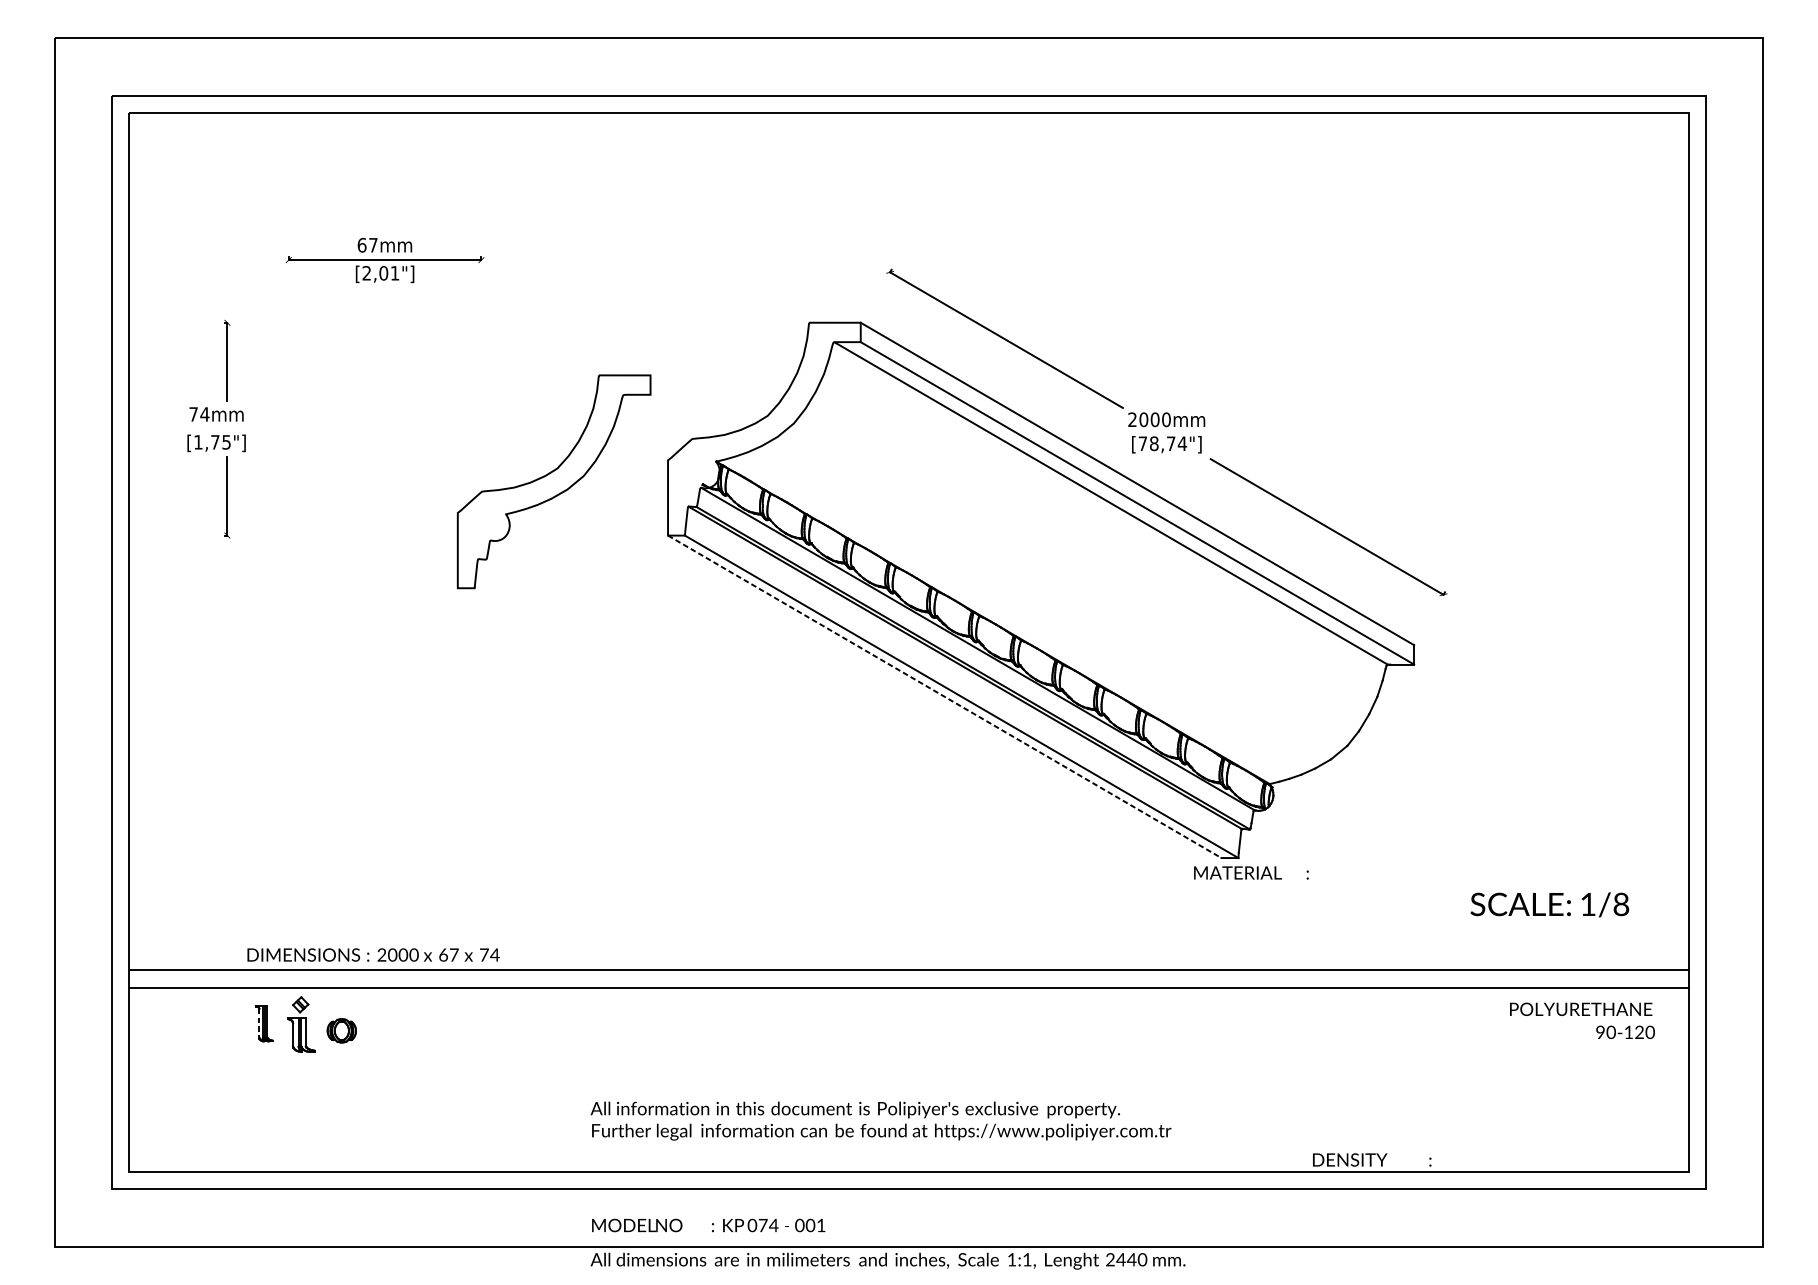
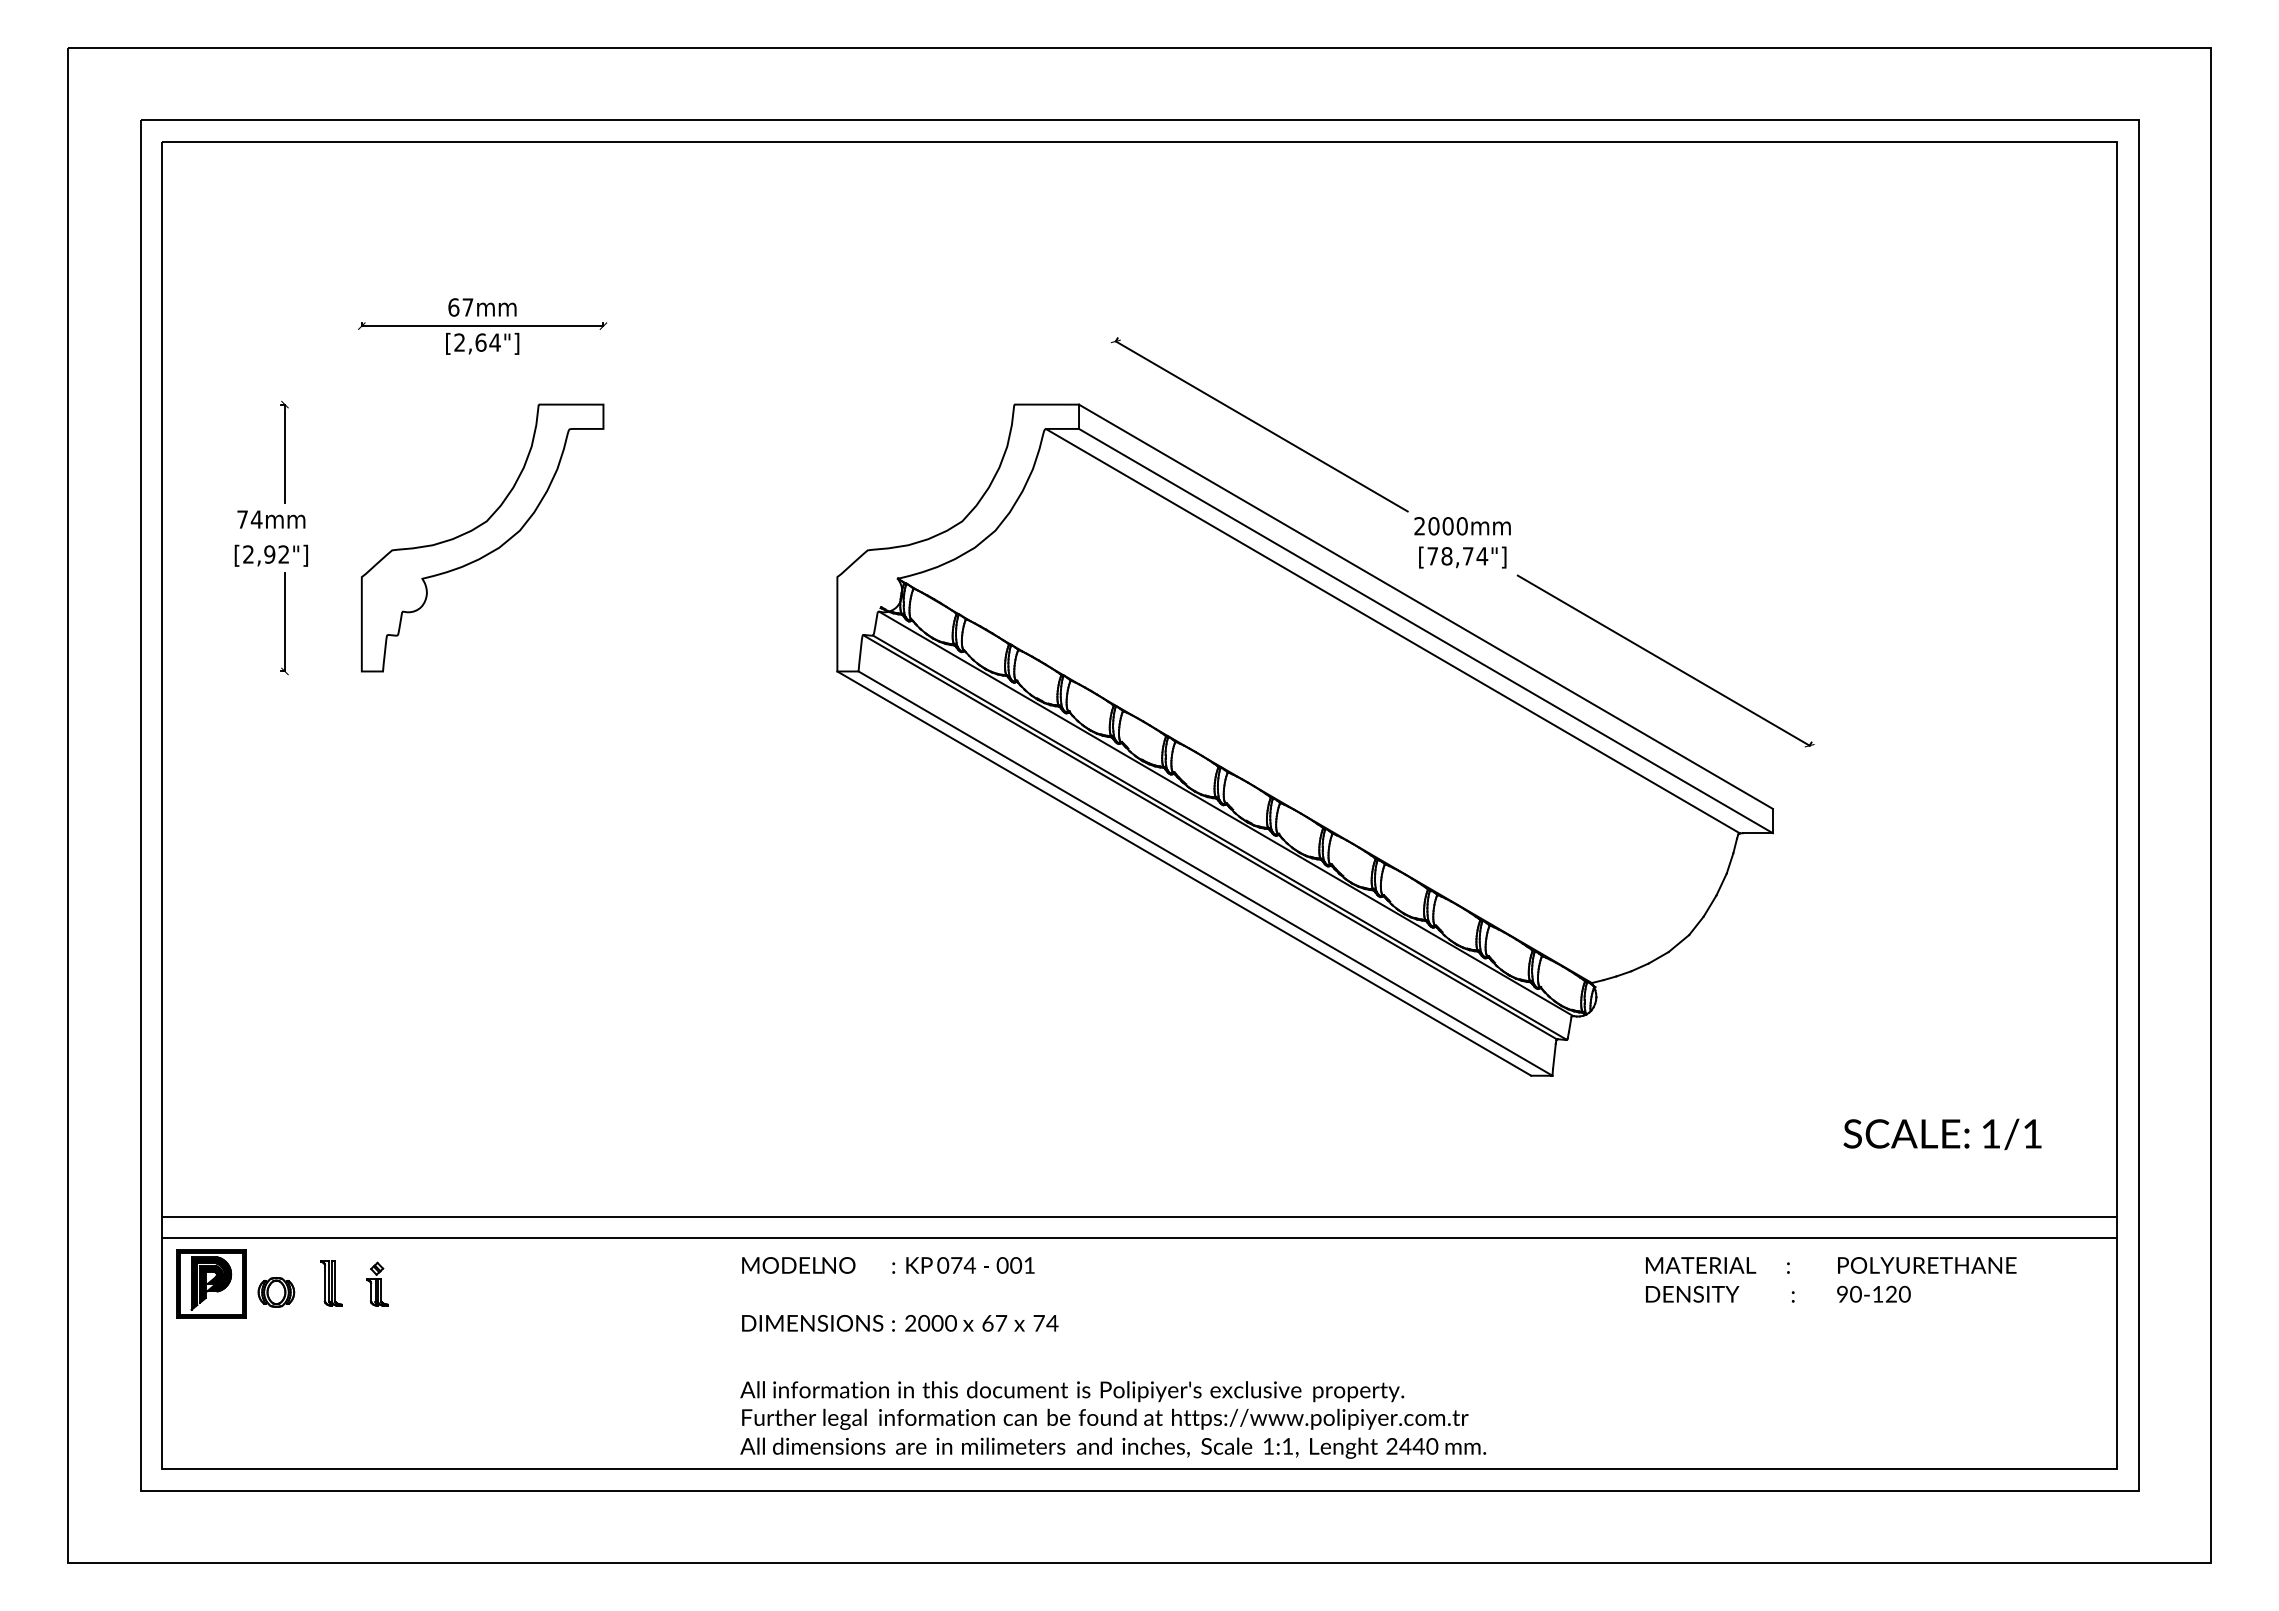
text: (388, 273) -> (487, 342), [2,01"] -> [2,64"]
text: (212, 442) -> (266, 554), [1,75"] -> [2,92"]
part: (554, 481) -> (482, 537), moved
line: (944, 696) -> (1184, 873), dashed -> solid
text: (1251, 873) -> (1717, 1265), moved
text: (1621, 904) -> (2032, 1133), 1/8 -> 1/1
text: (373, 955) -> (900, 1323), moved
text: (1581, 1009) -> (1927, 1265), moved
part: (168, 1023) -> (211, 1283), added
line: (258, 1023) -> (324, 1283), dashed -> solid
part: (301, 1023) -> (377, 1283), size x0.62
part: (341, 1030) -> (276, 1292), moved
text: (1625, 1031) -> (1873, 1293), moved
text: (1372, 1159) -> (1720, 1293), moved
text: (708, 1225) -> (888, 1265), moved
text: (888, 1260) -> (1113, 1447), moved

